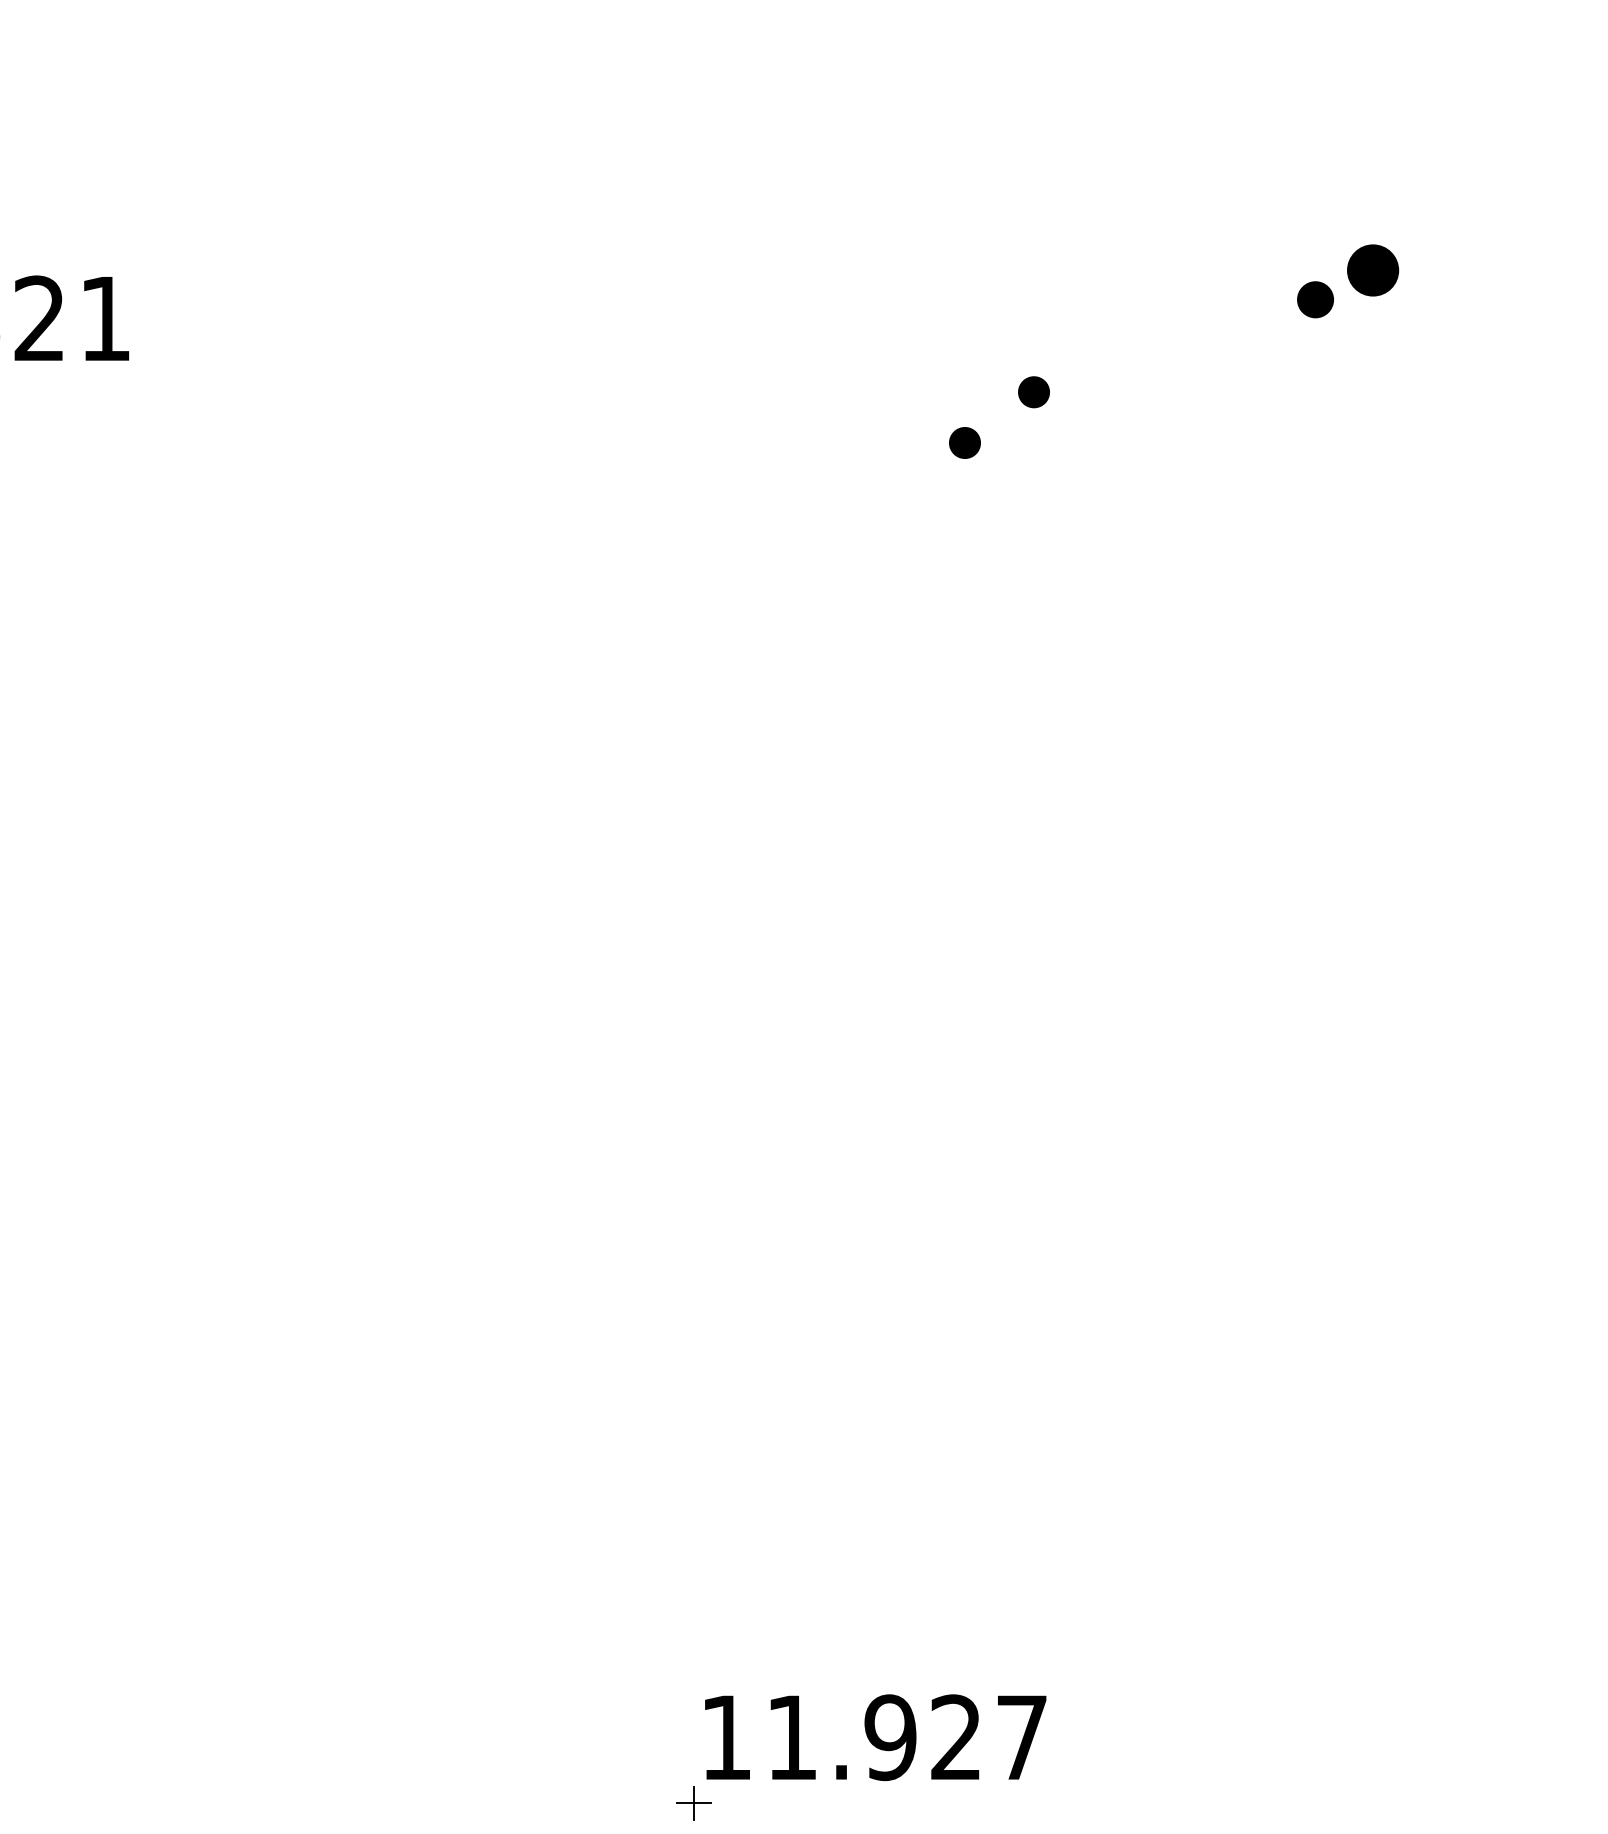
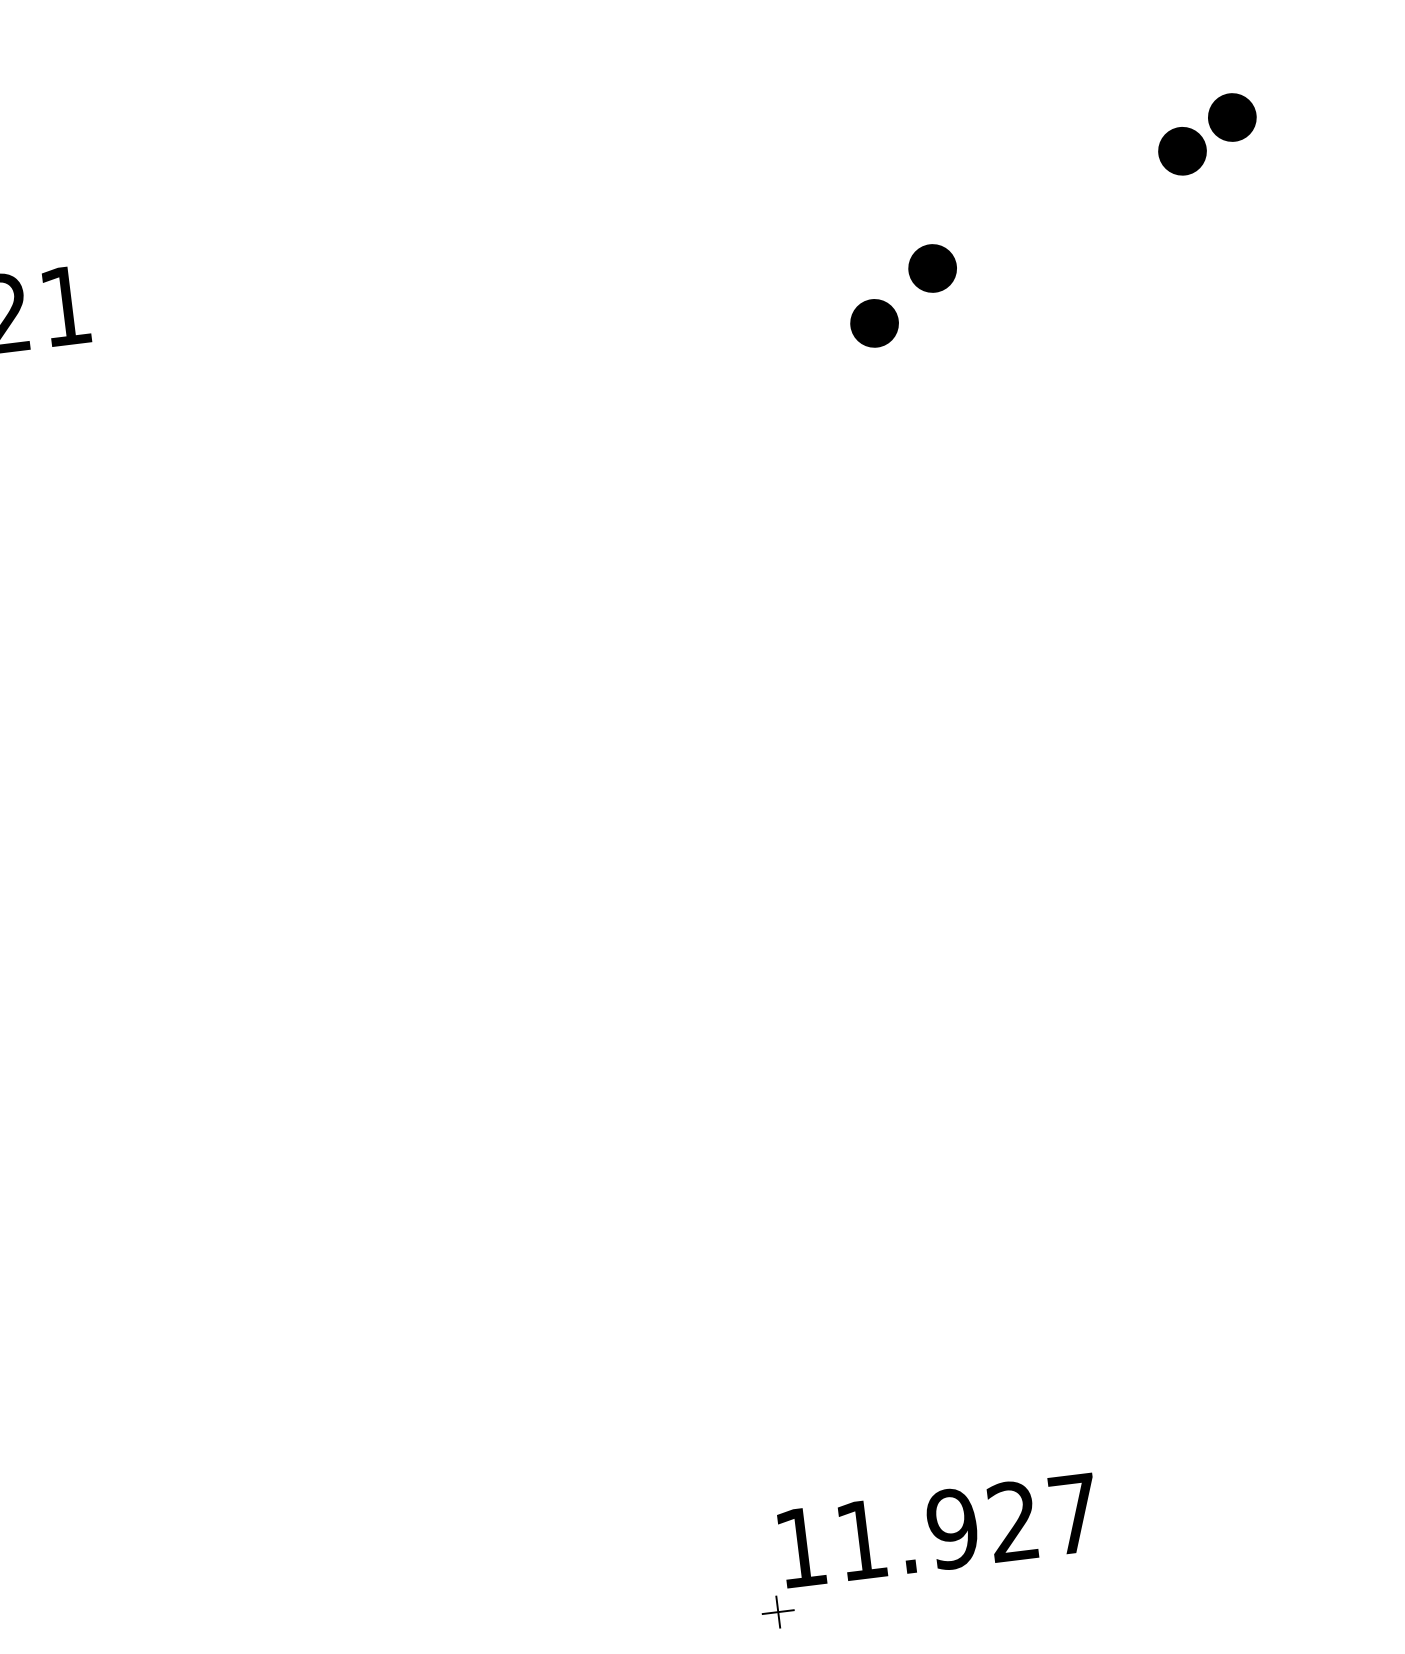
part: (1315, 299) -> (1182, 150), size x1.43
part: (1033, 392) -> (932, 268), size x1.67
part: (964, 442) -> (874, 322), size x1.67

